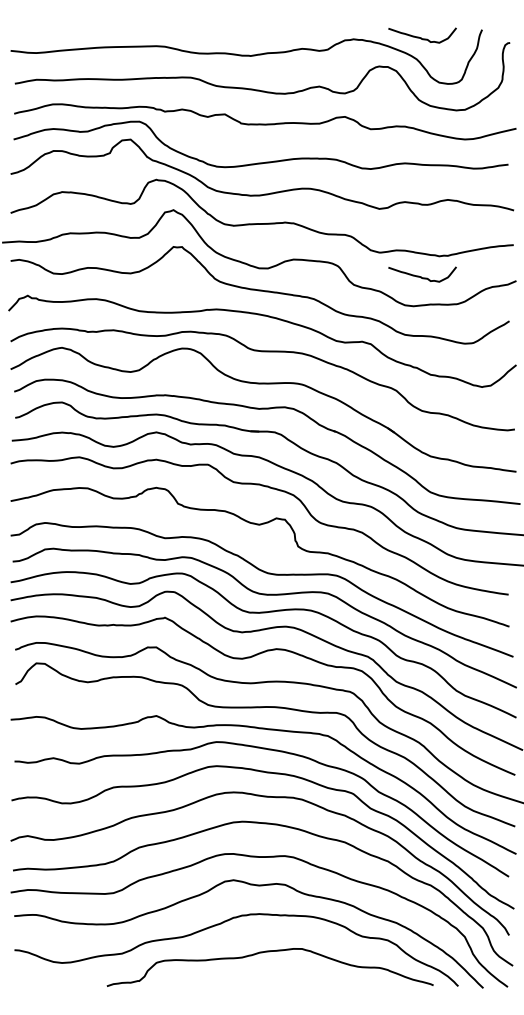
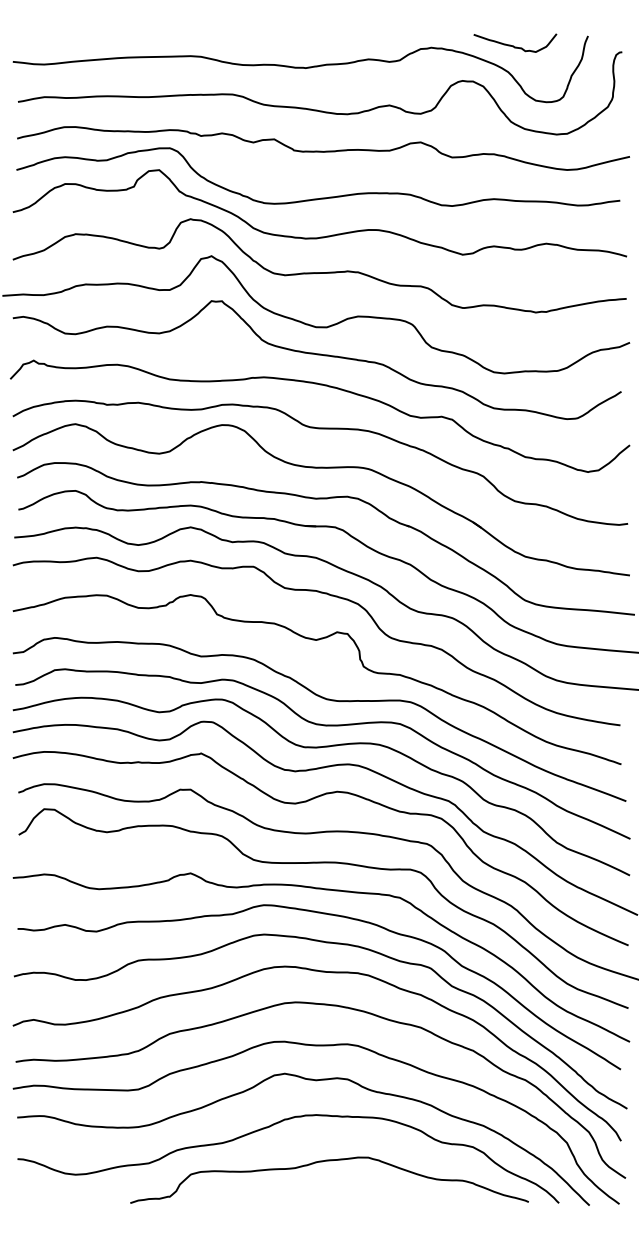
curve: (421, 276) -> (514, 337), removed

